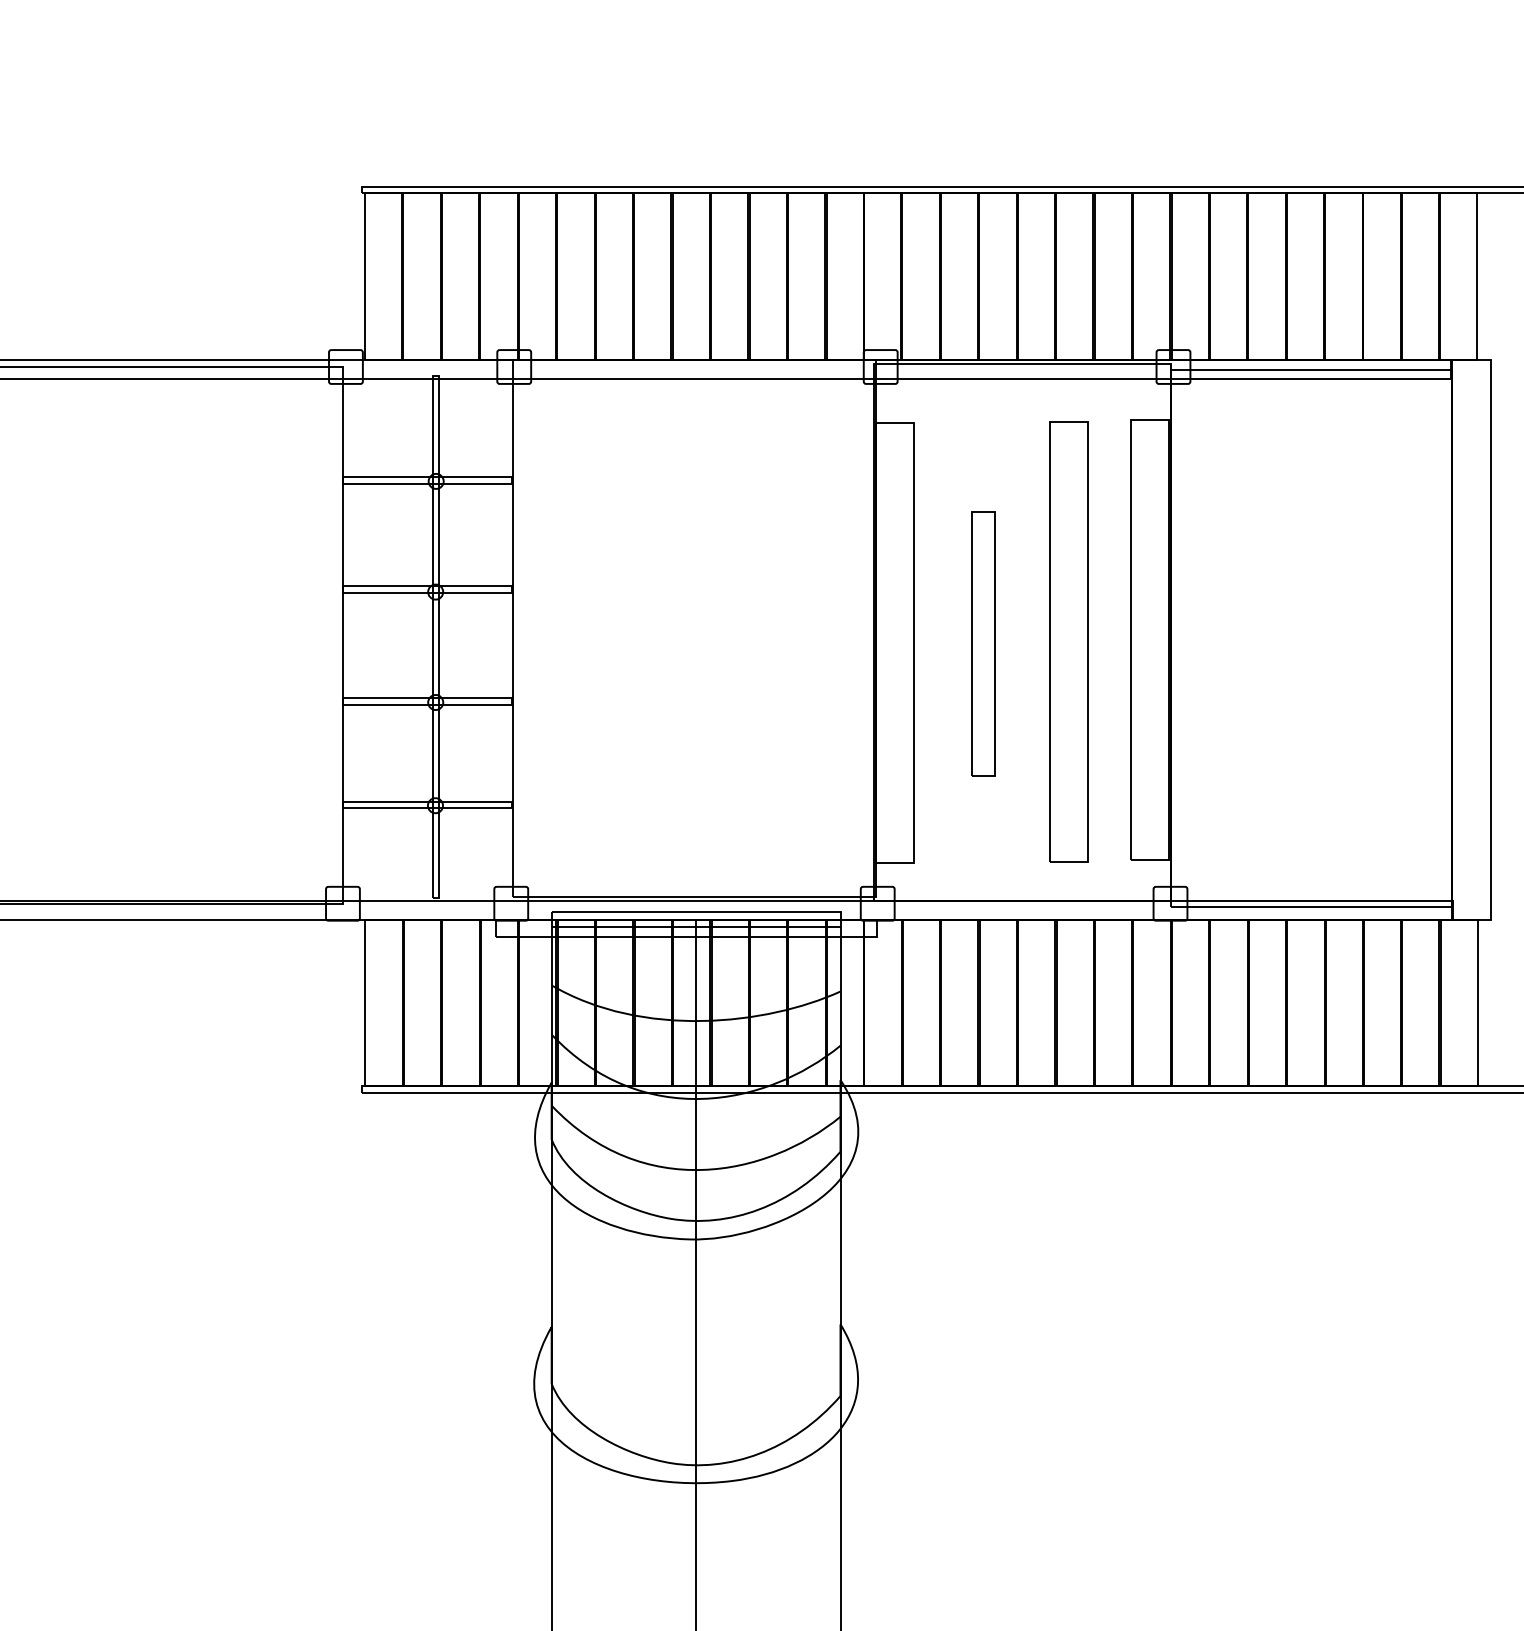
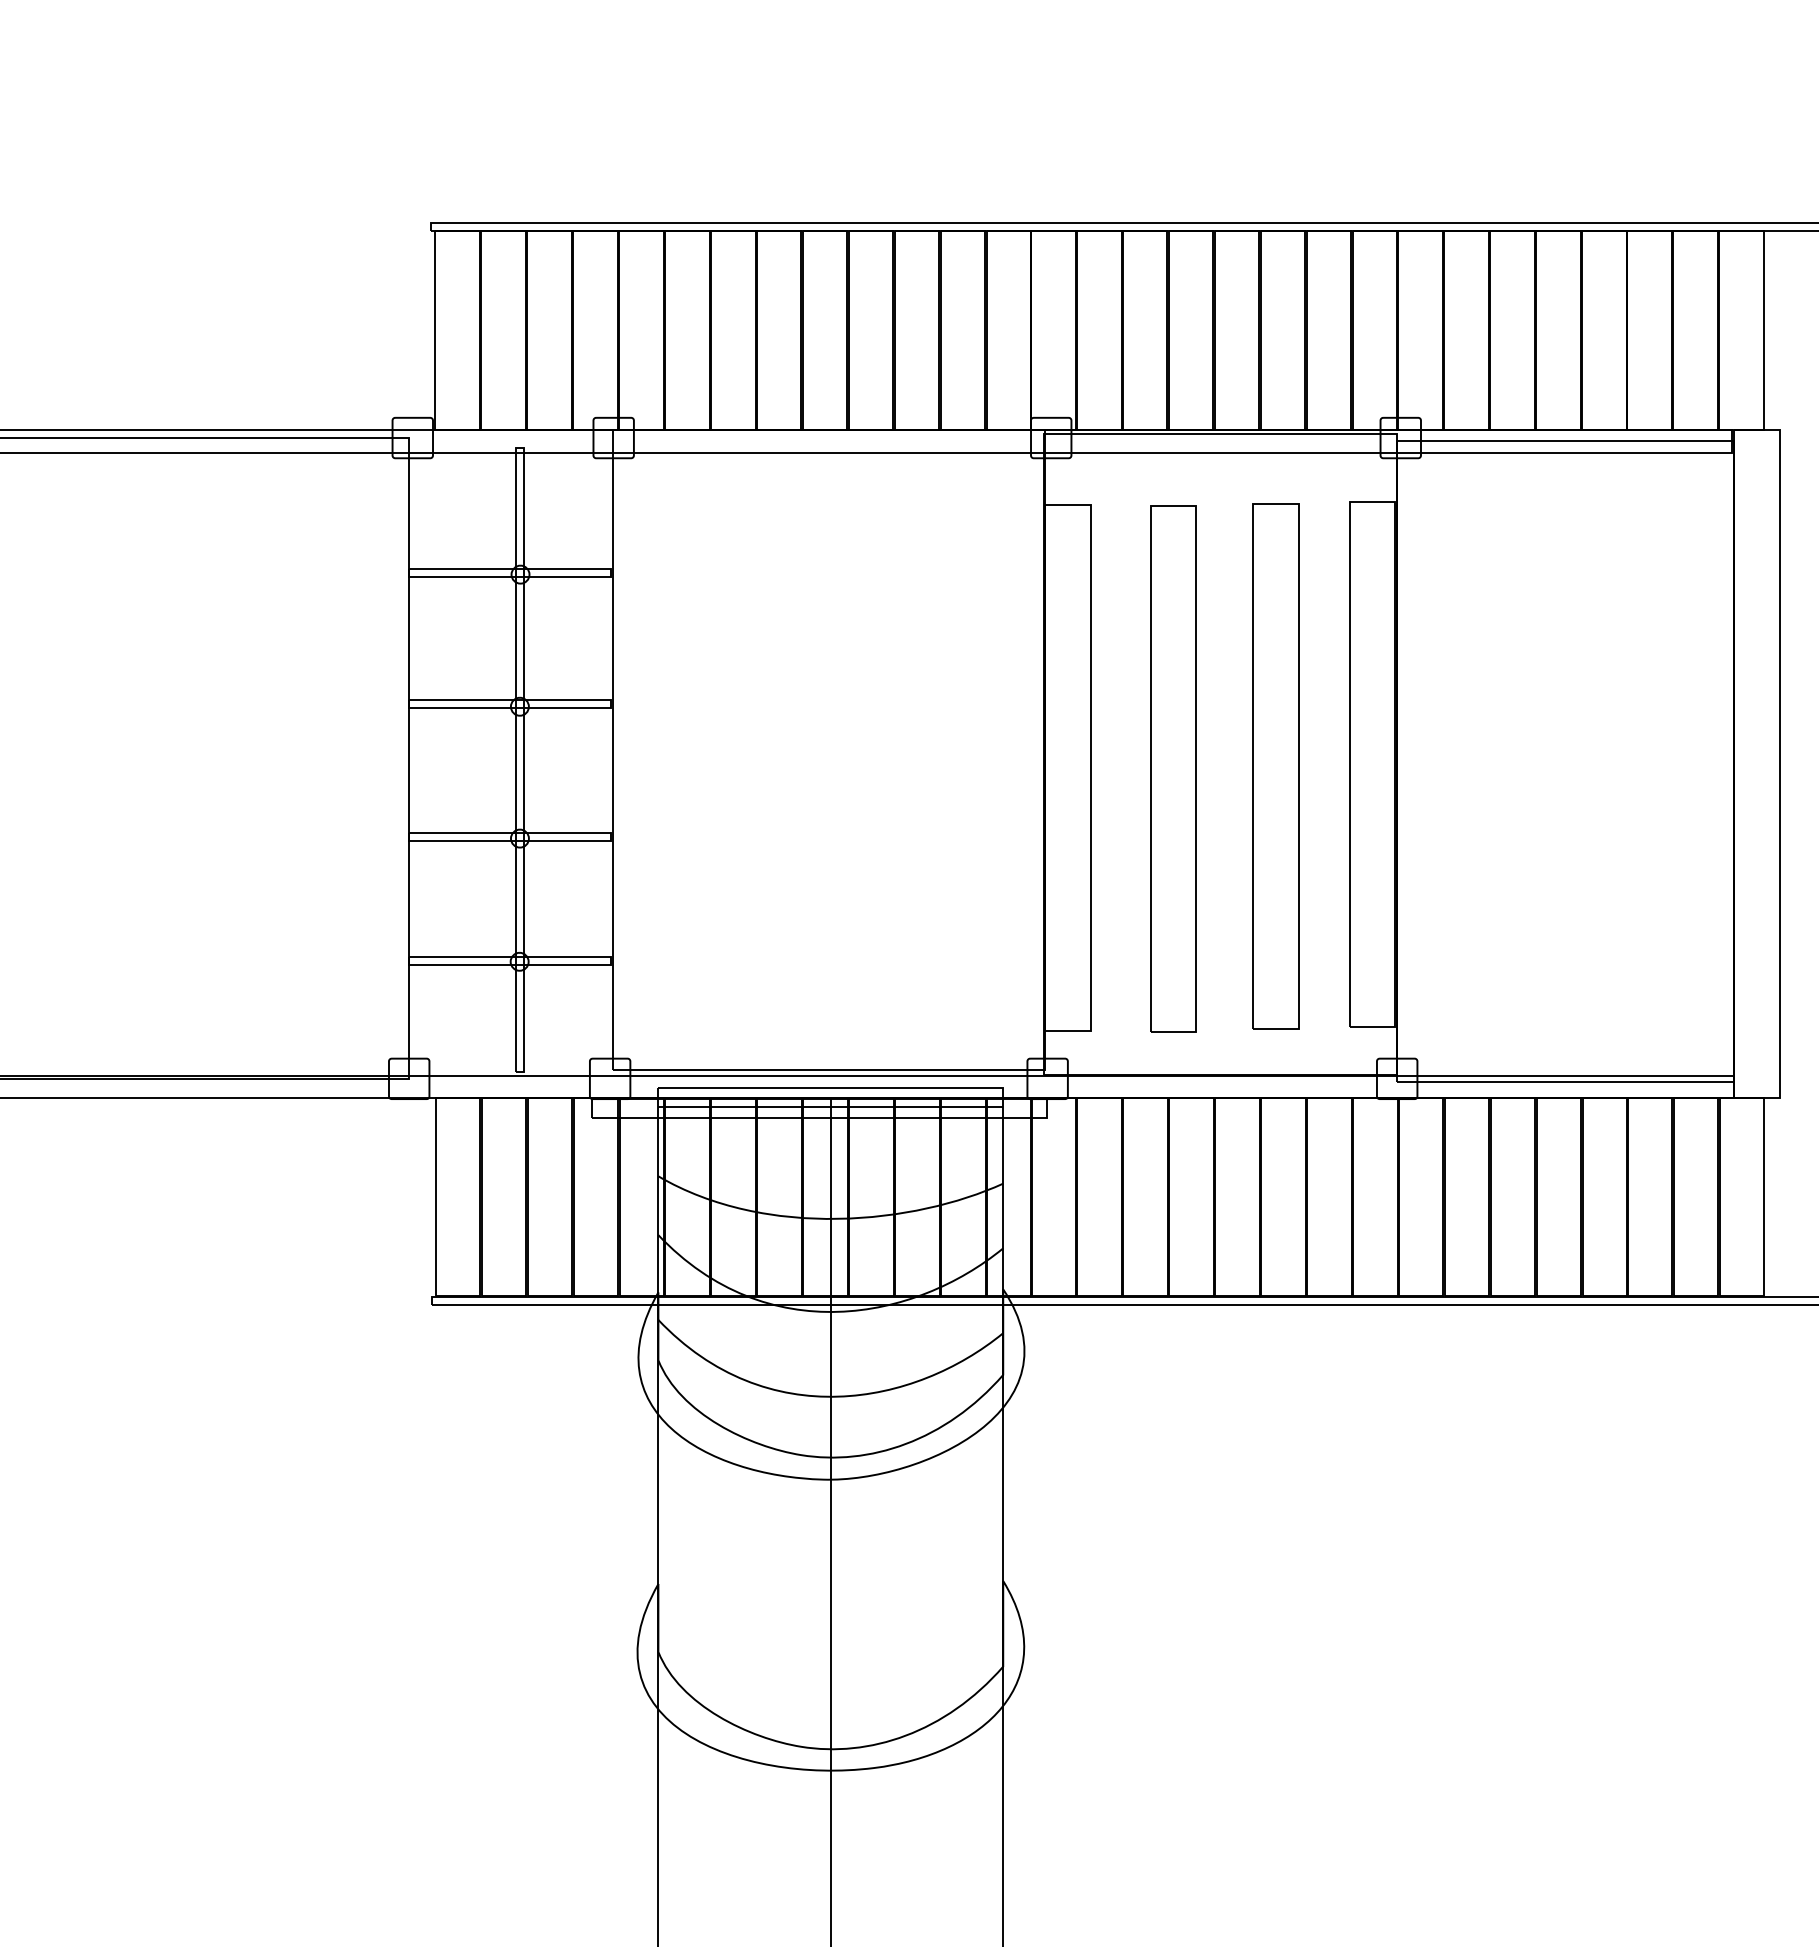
part: (983, 643) -> (1173, 768), size x1.67

